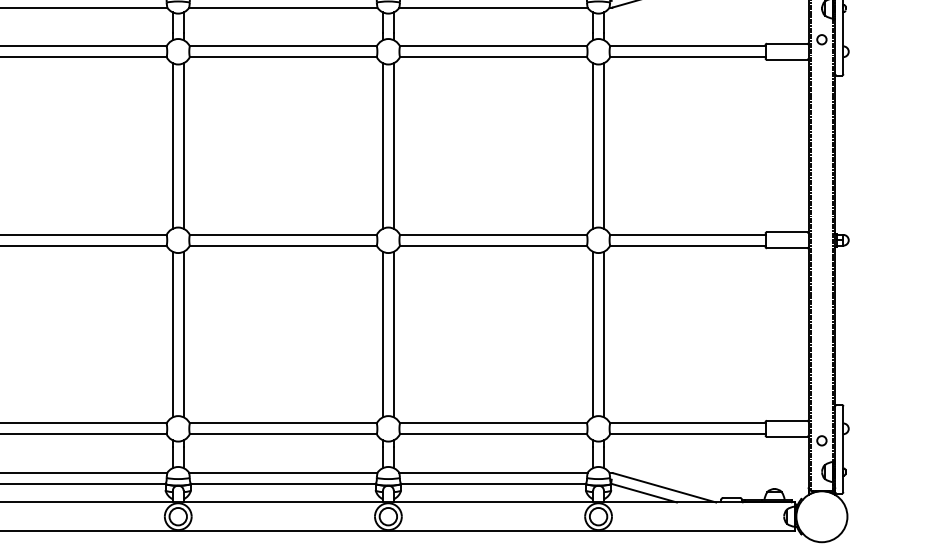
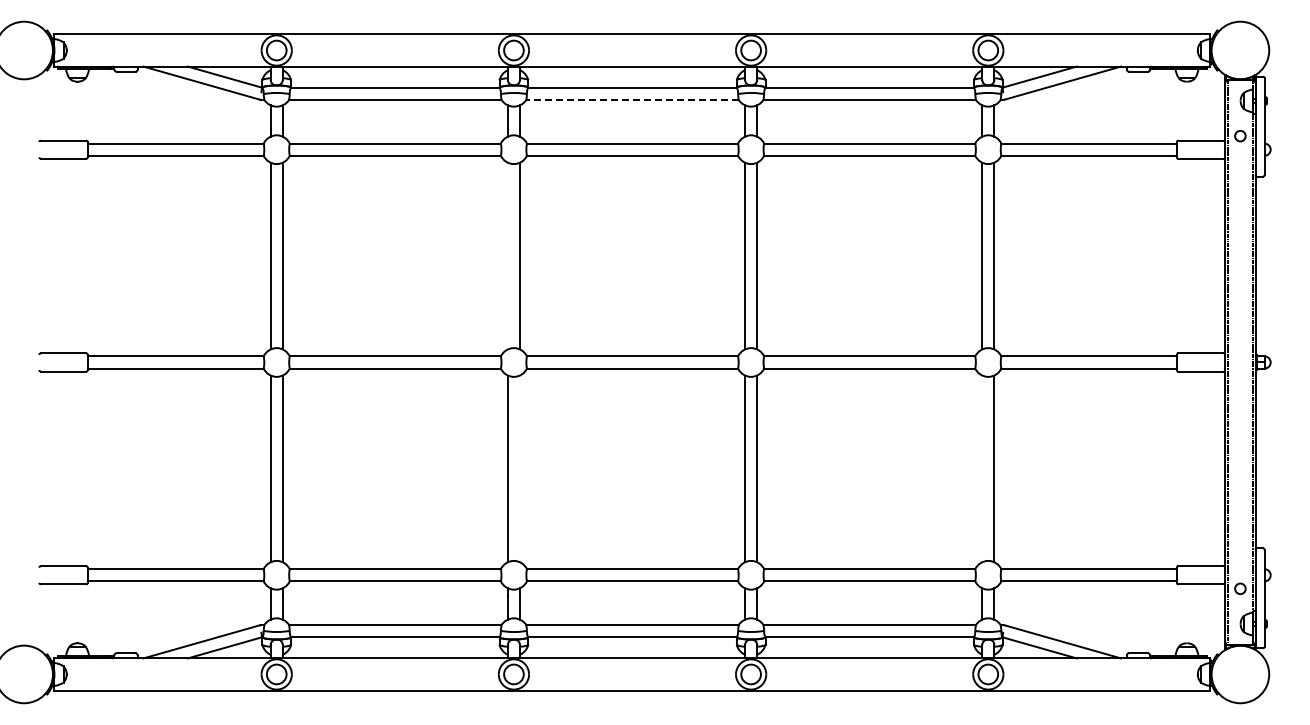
line: (283, 7) -> (632, 99), solid -> dashed
line: (172, 145) -> (507, 255), removed
line: (183, 334) -> (519, 468), removed
line: (593, 334) -> (982, 468), removed

